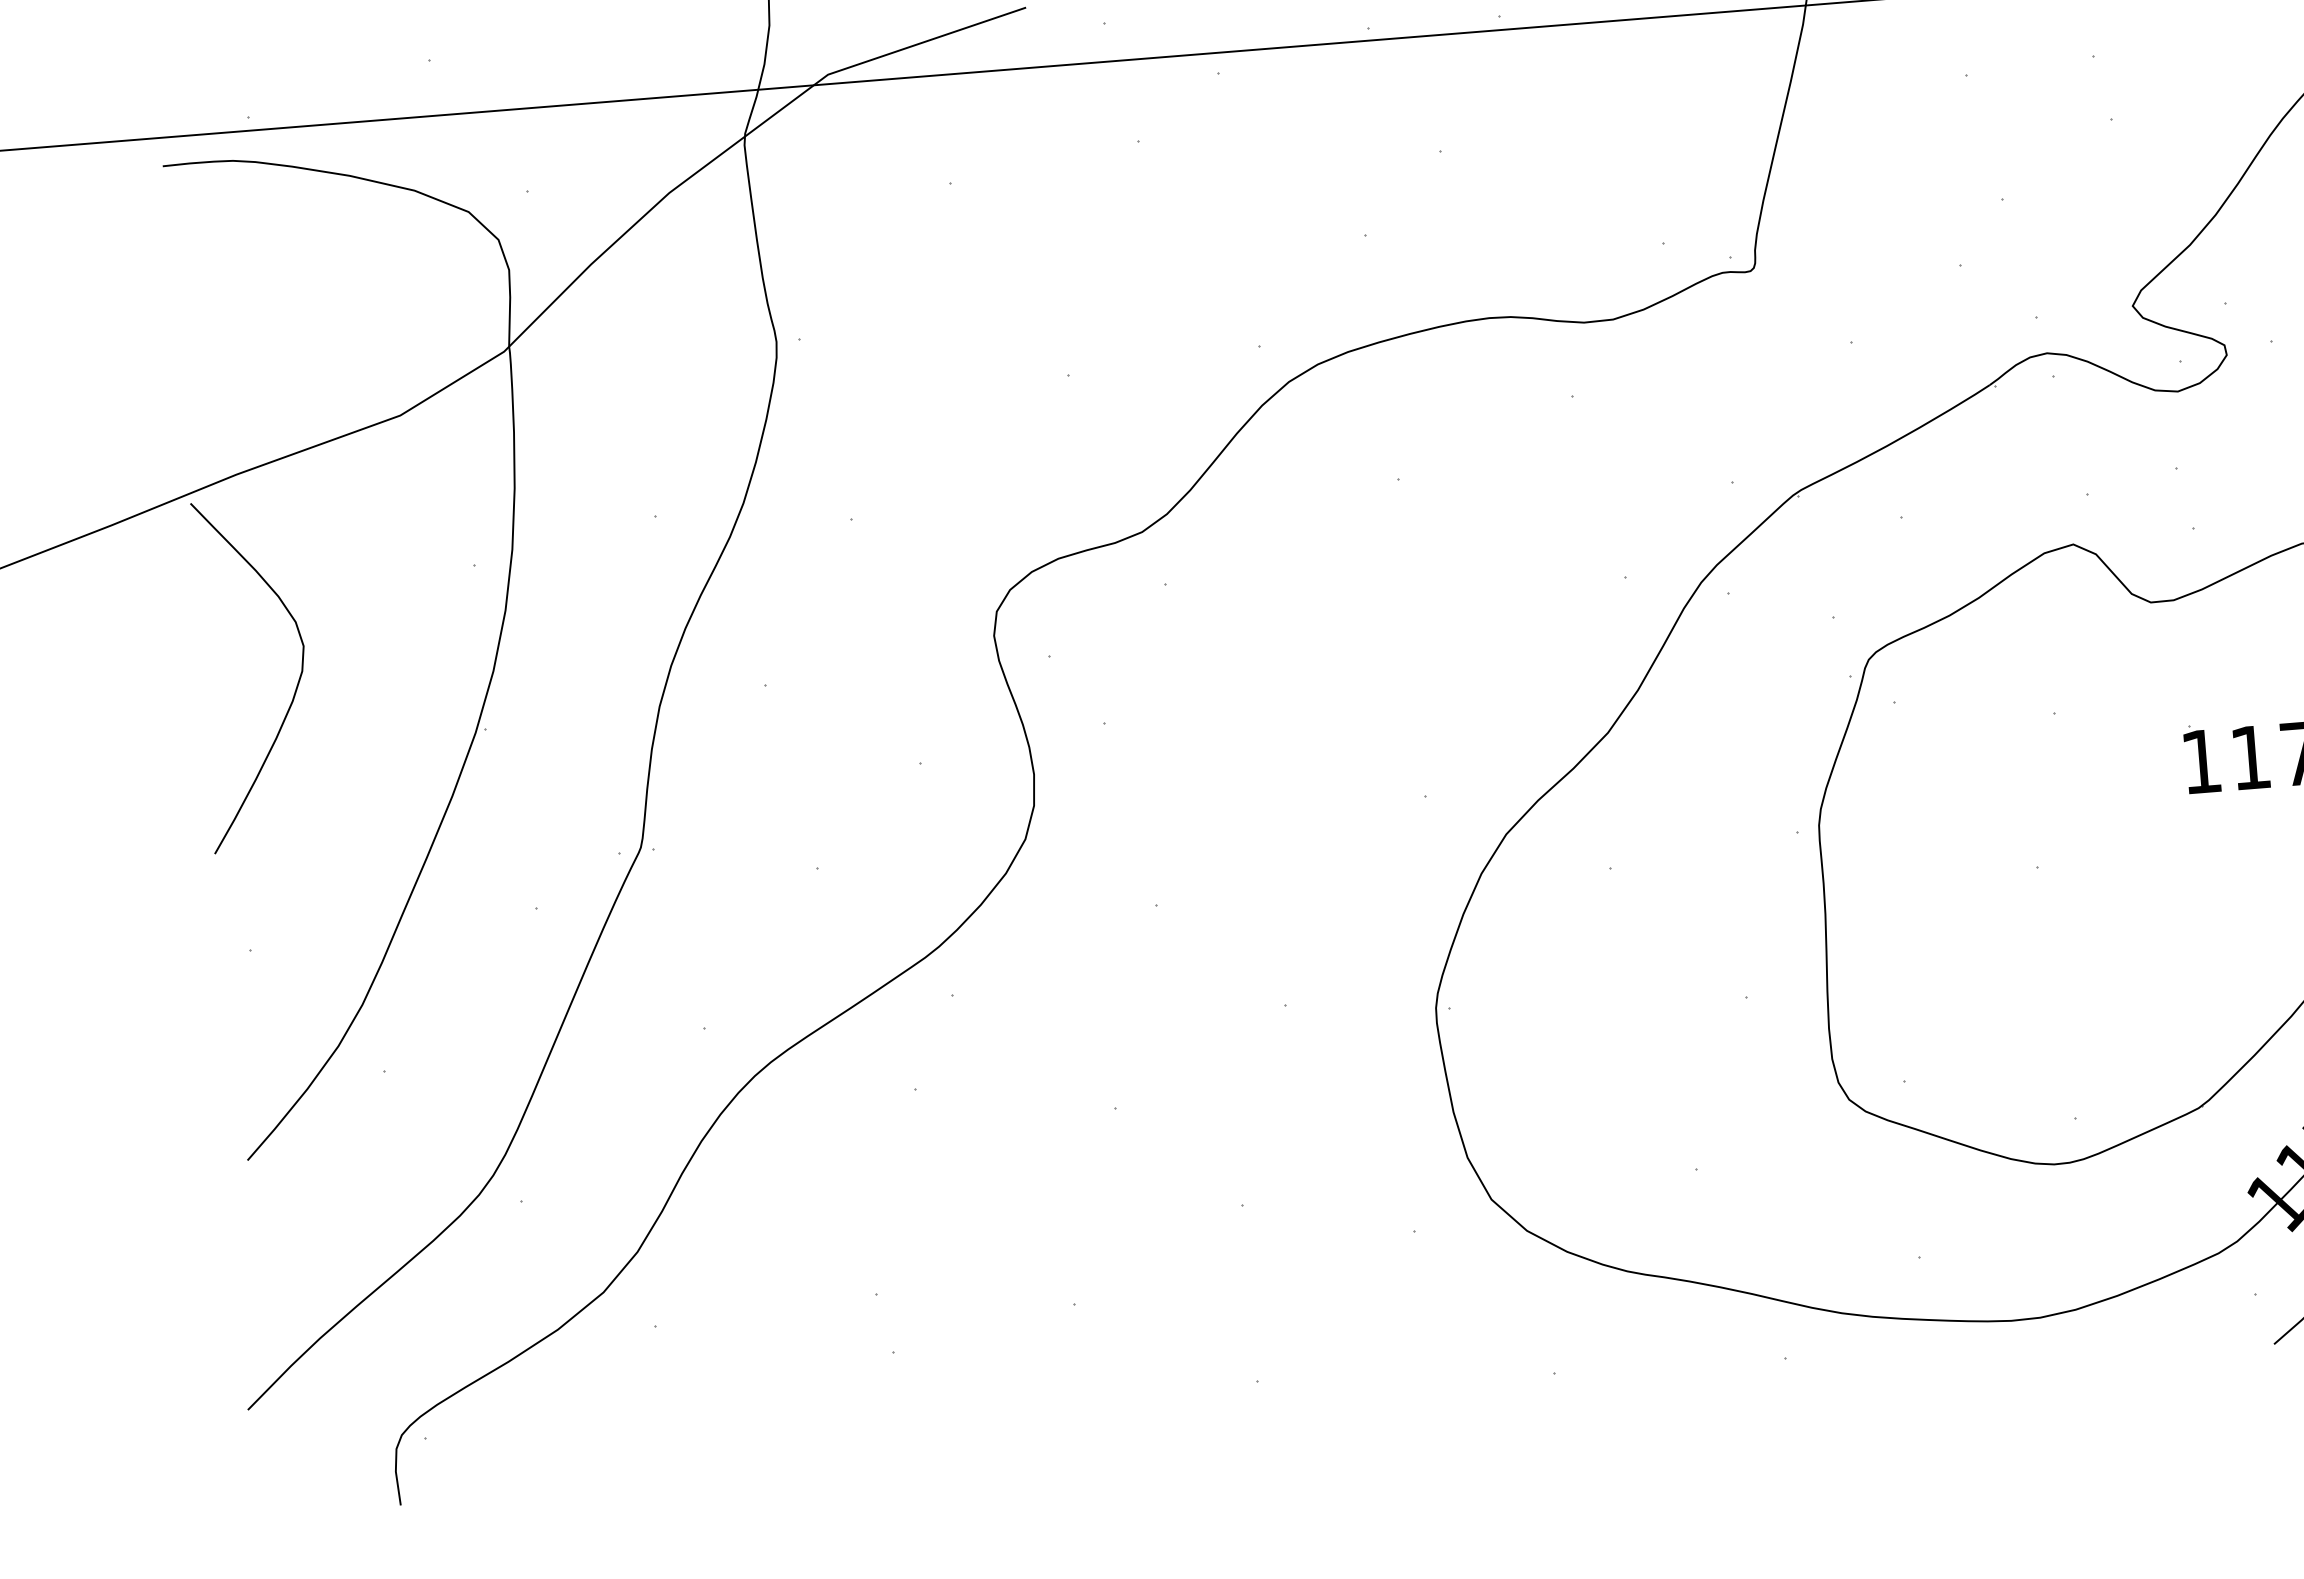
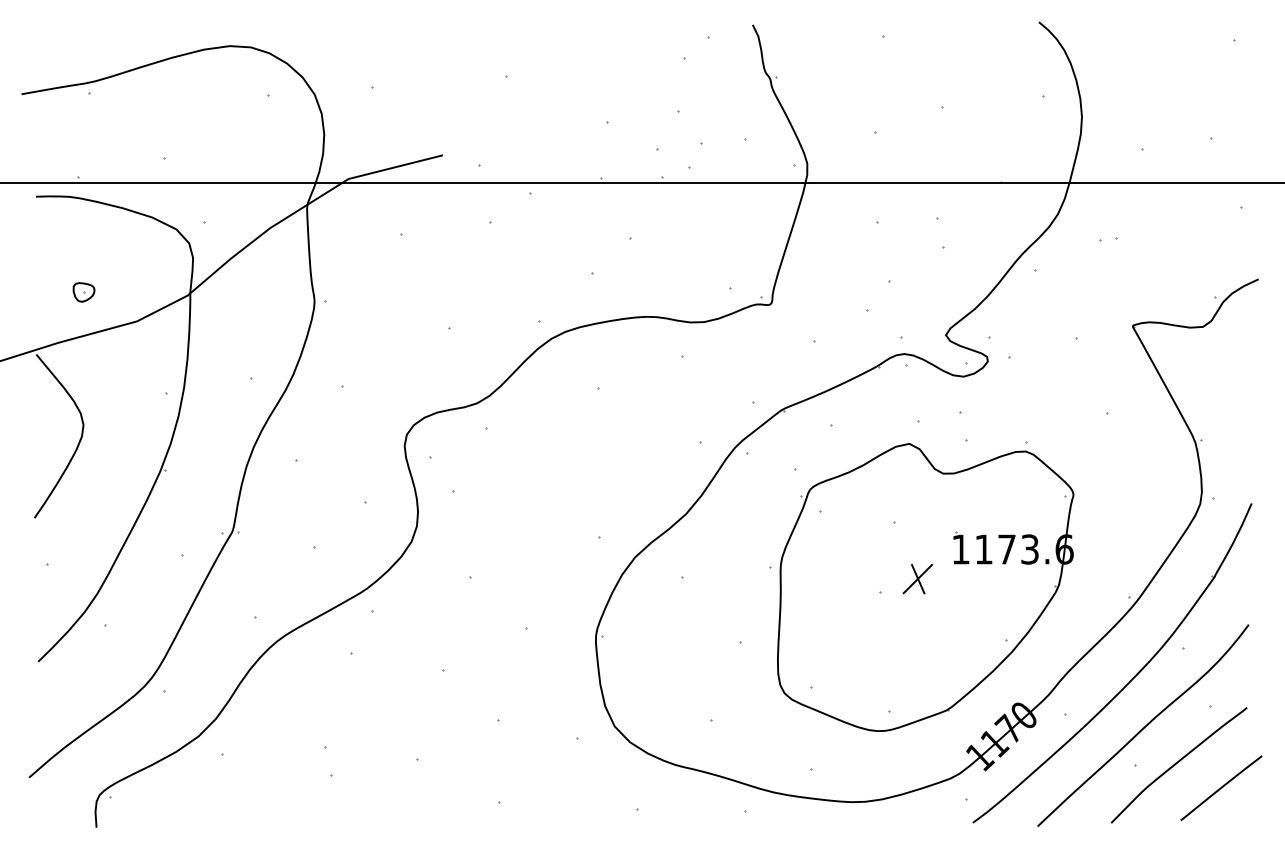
part: (280, 362) -> (83, 292), added
part: (2113, 831) -> (917, 578), added

